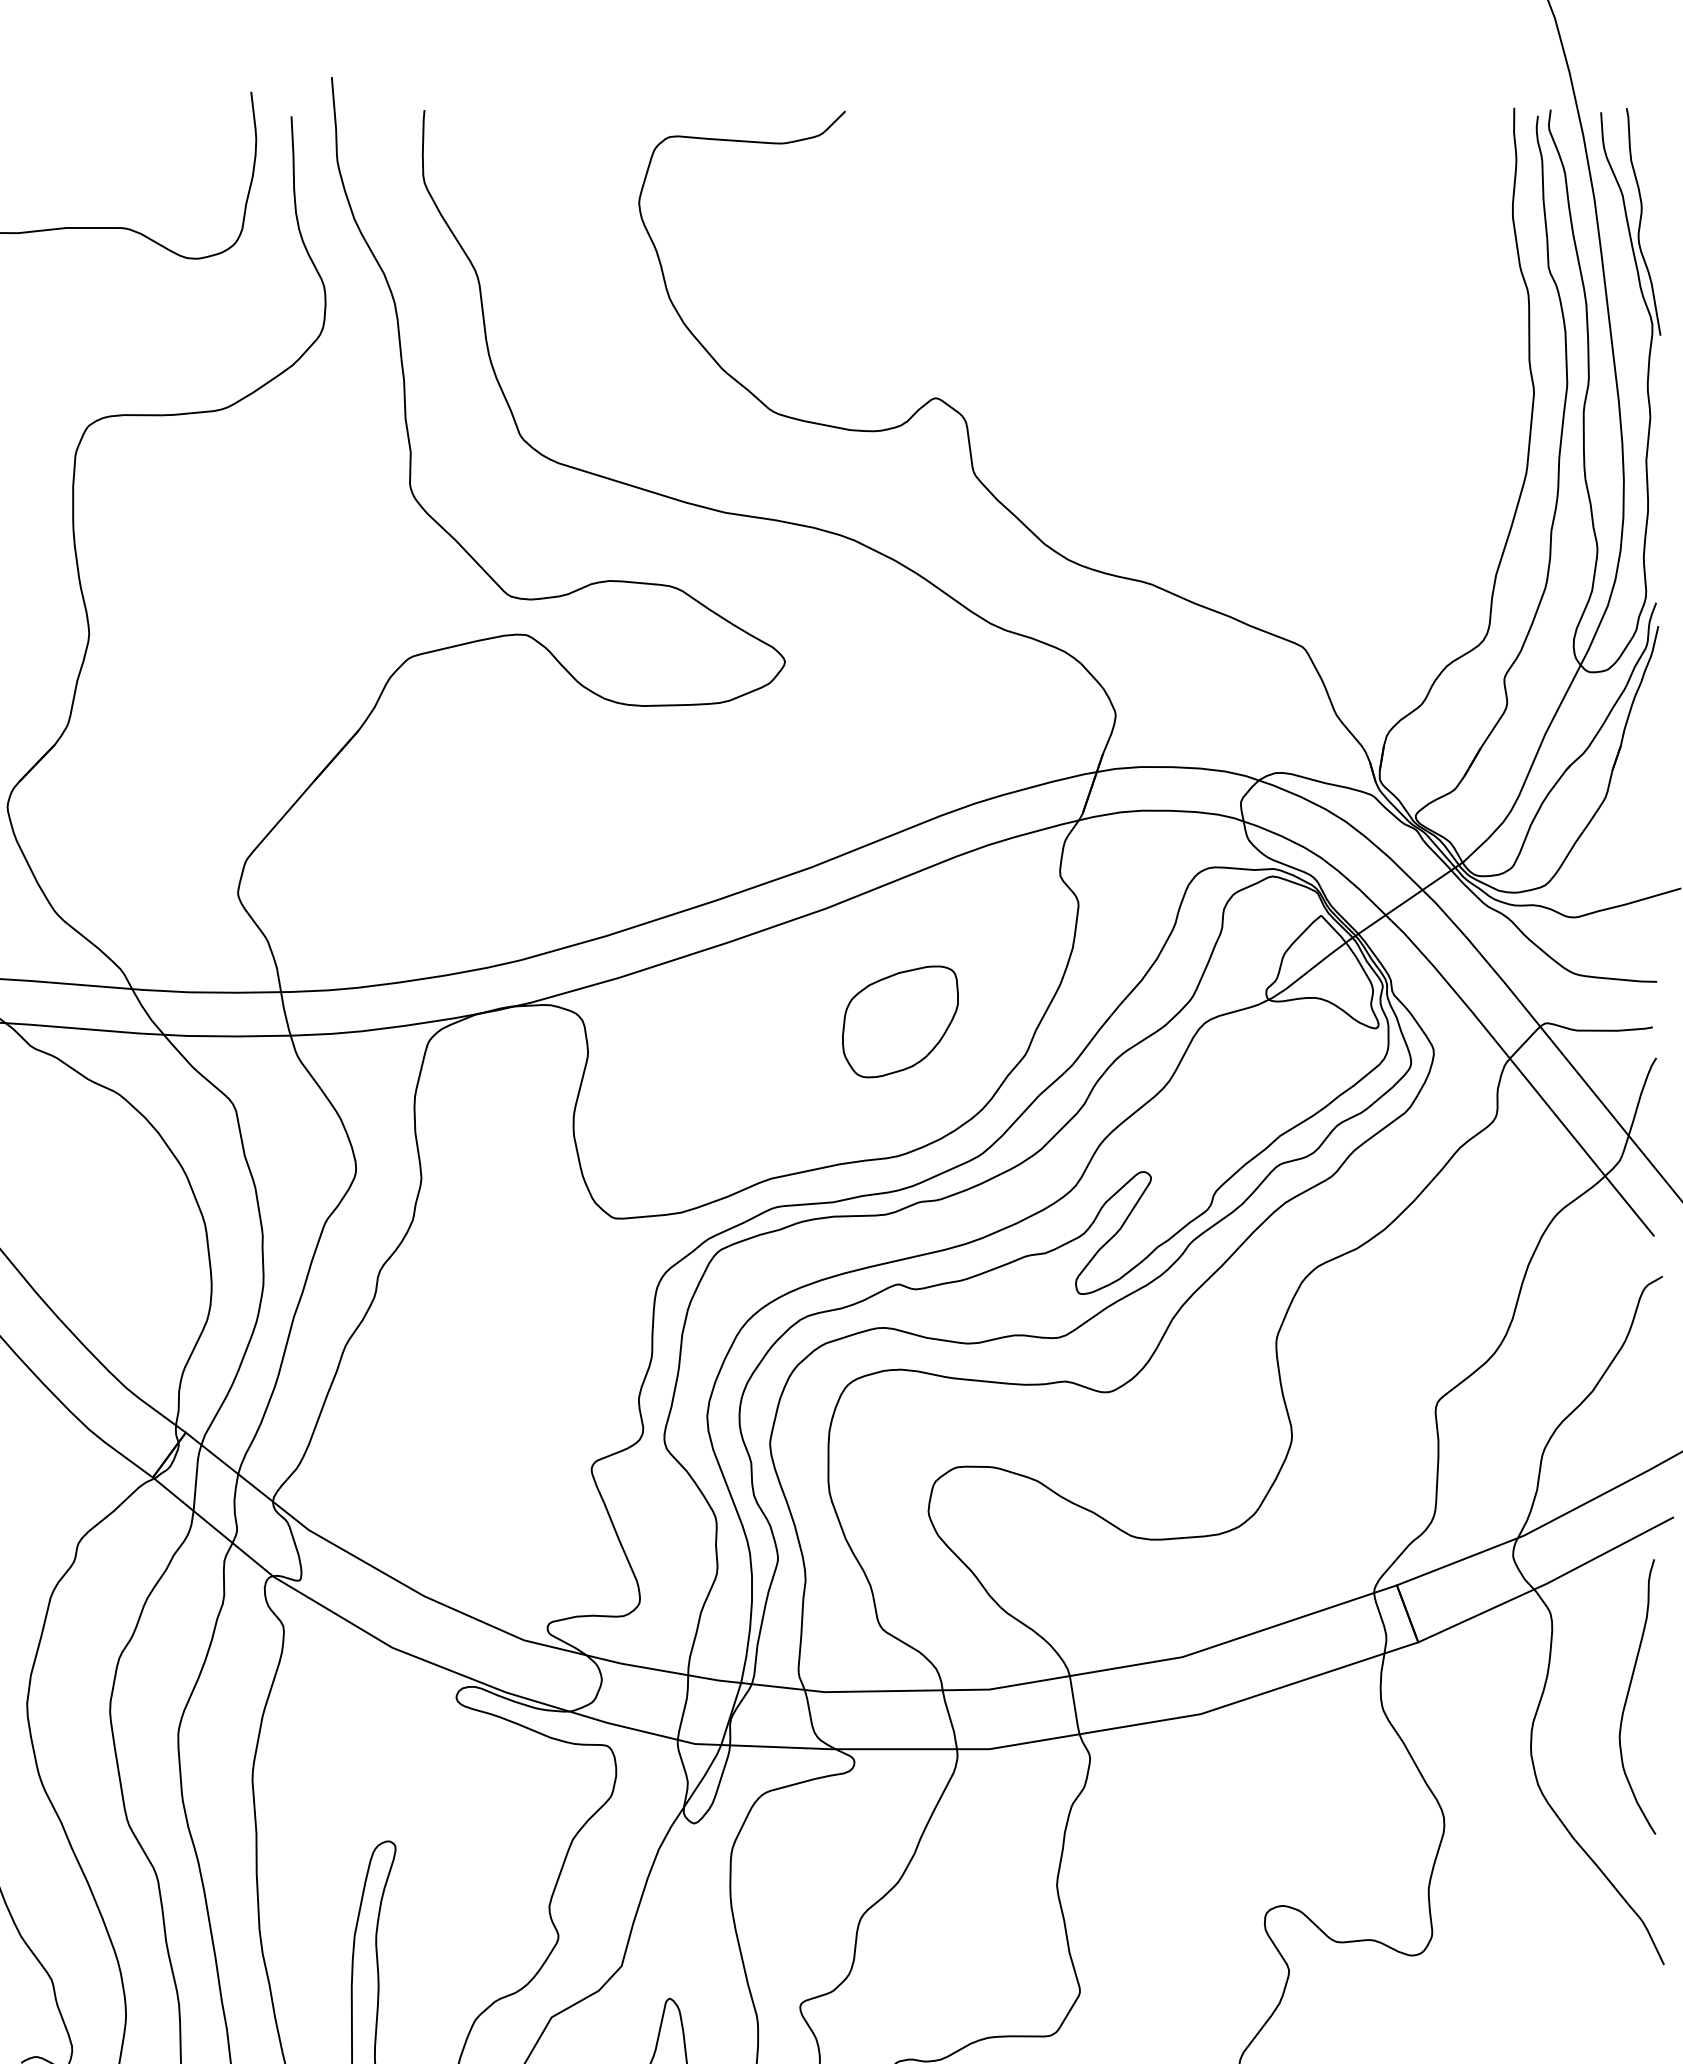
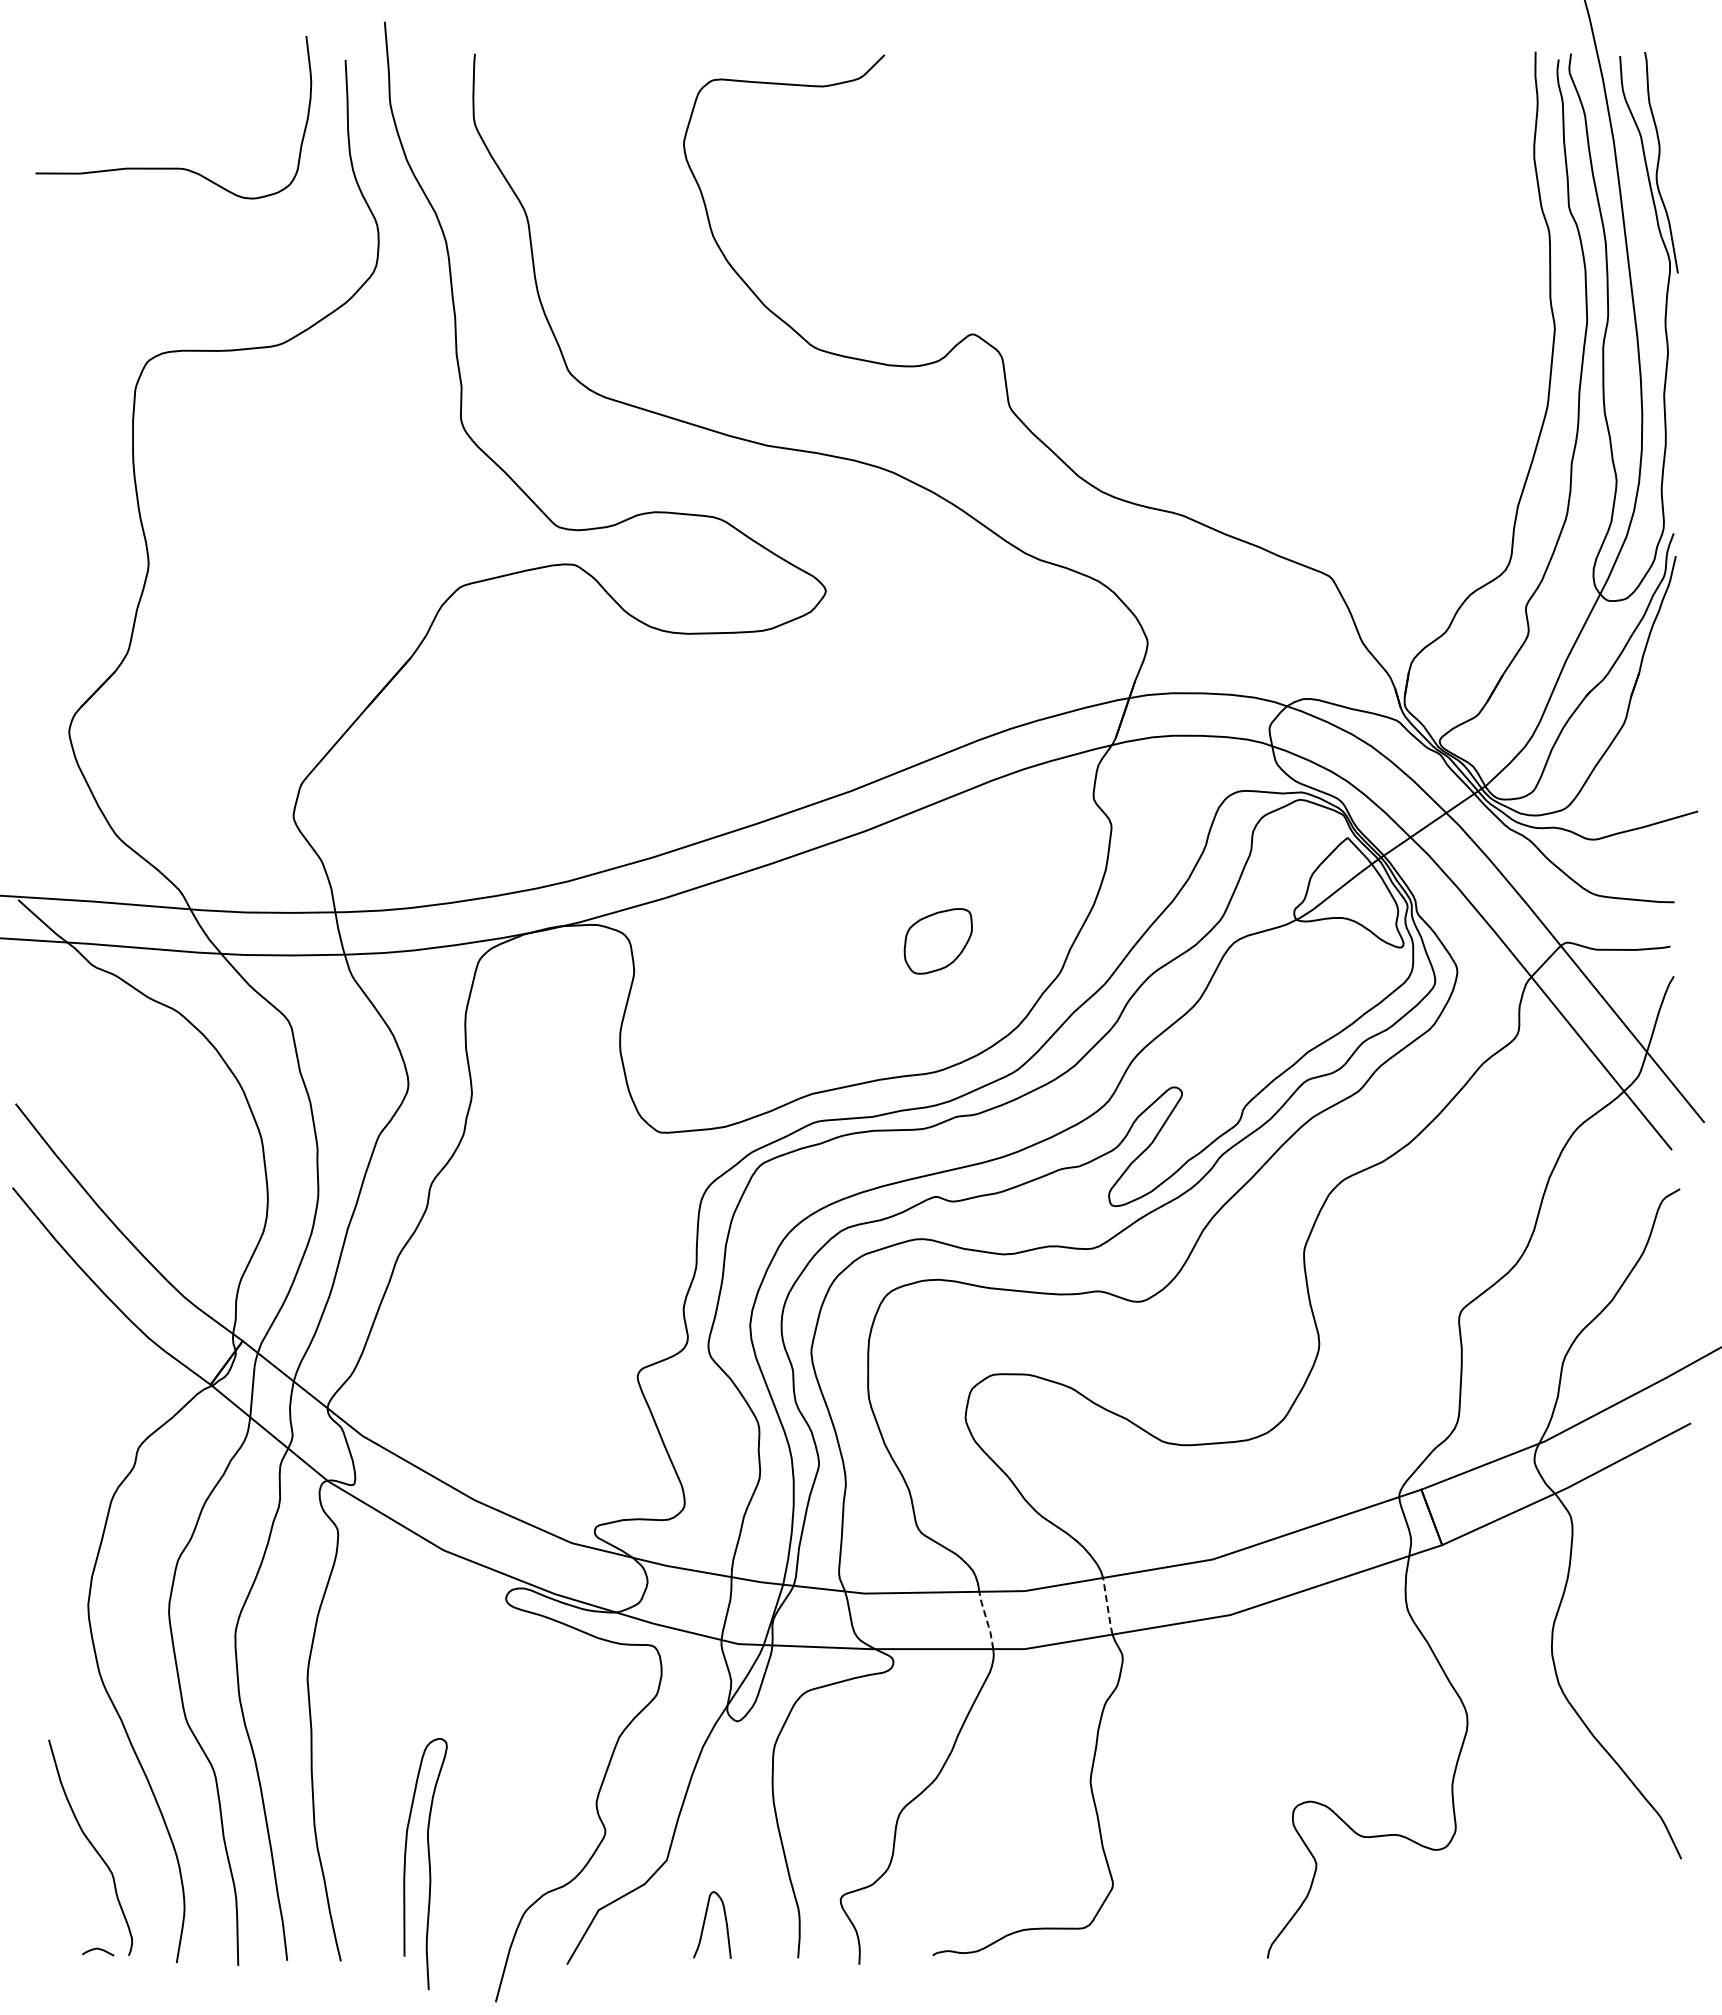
part: (900, 1022) -> (938, 941), size x0.6
curve: (1629, 1693) -> (1647, 1594), removed
line: (1074, 1706) -> (1107, 1607), solid -> dashed
line: (950, 1719) -> (986, 1620), solid -> dashed

